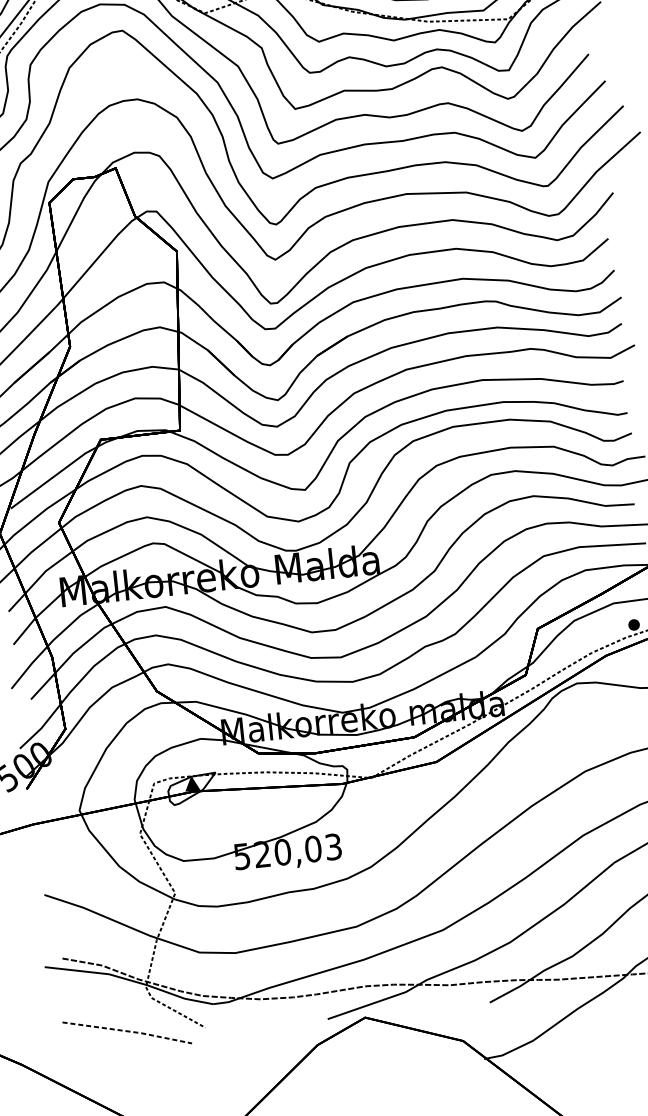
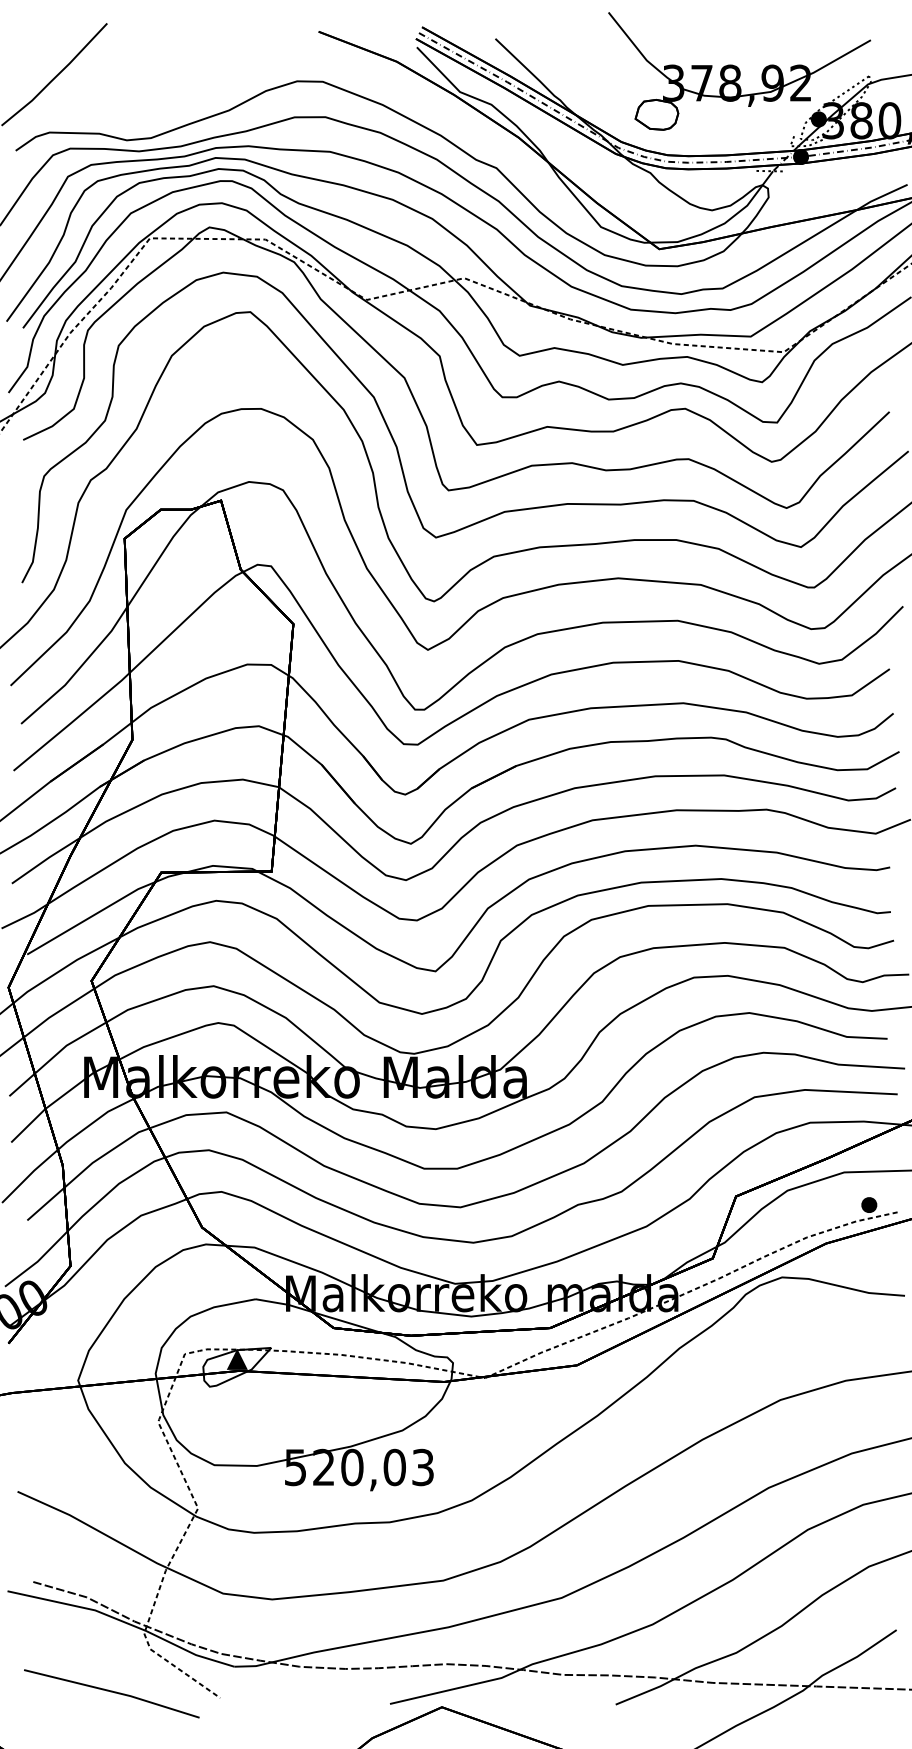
line: (128, 1031) -> (113, 1691), dashed -> solid

